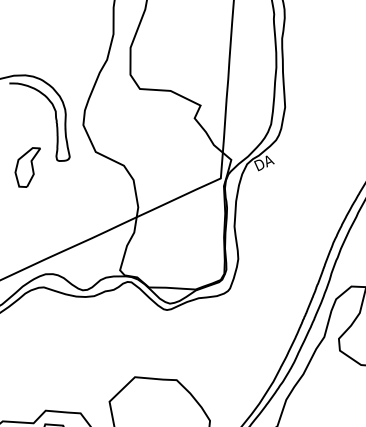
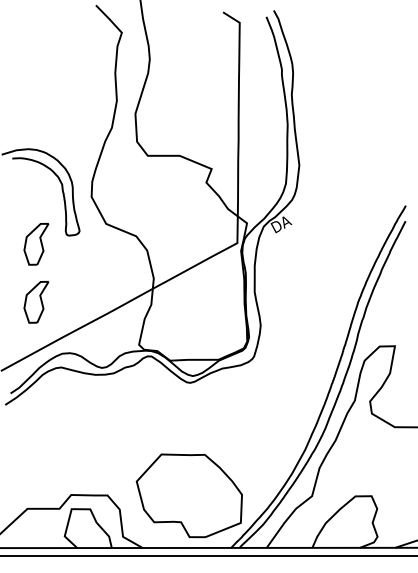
part: (23, 223) -> (36, 302), added

